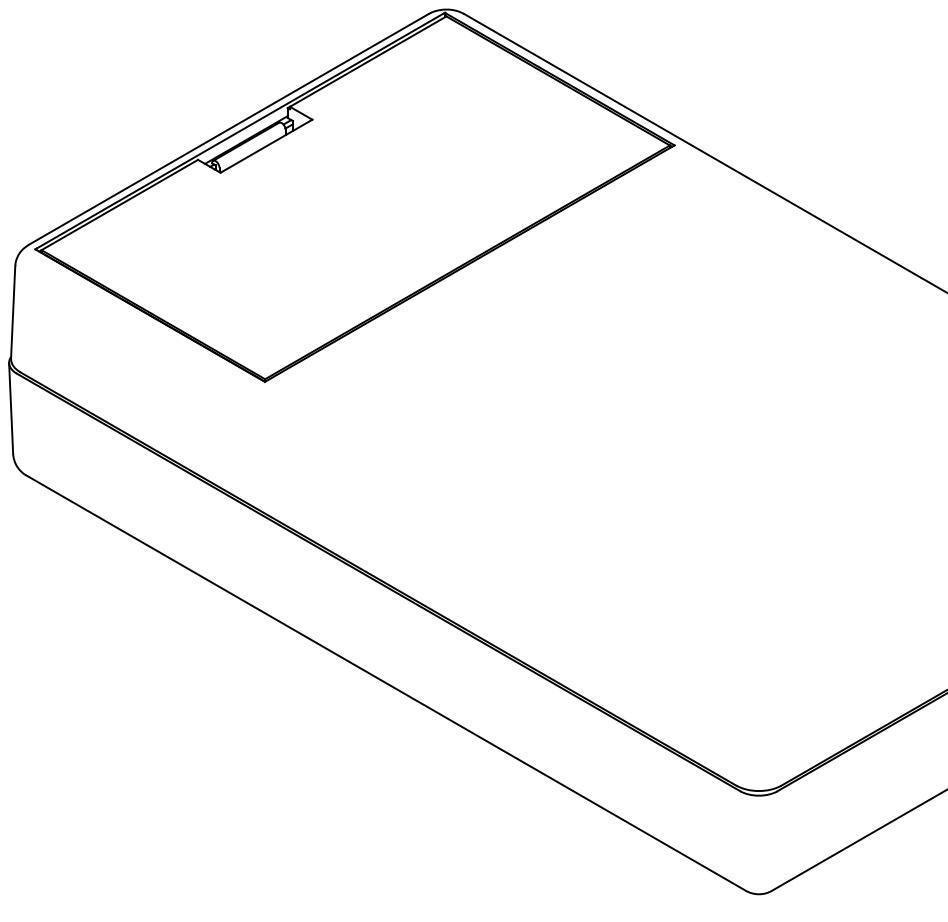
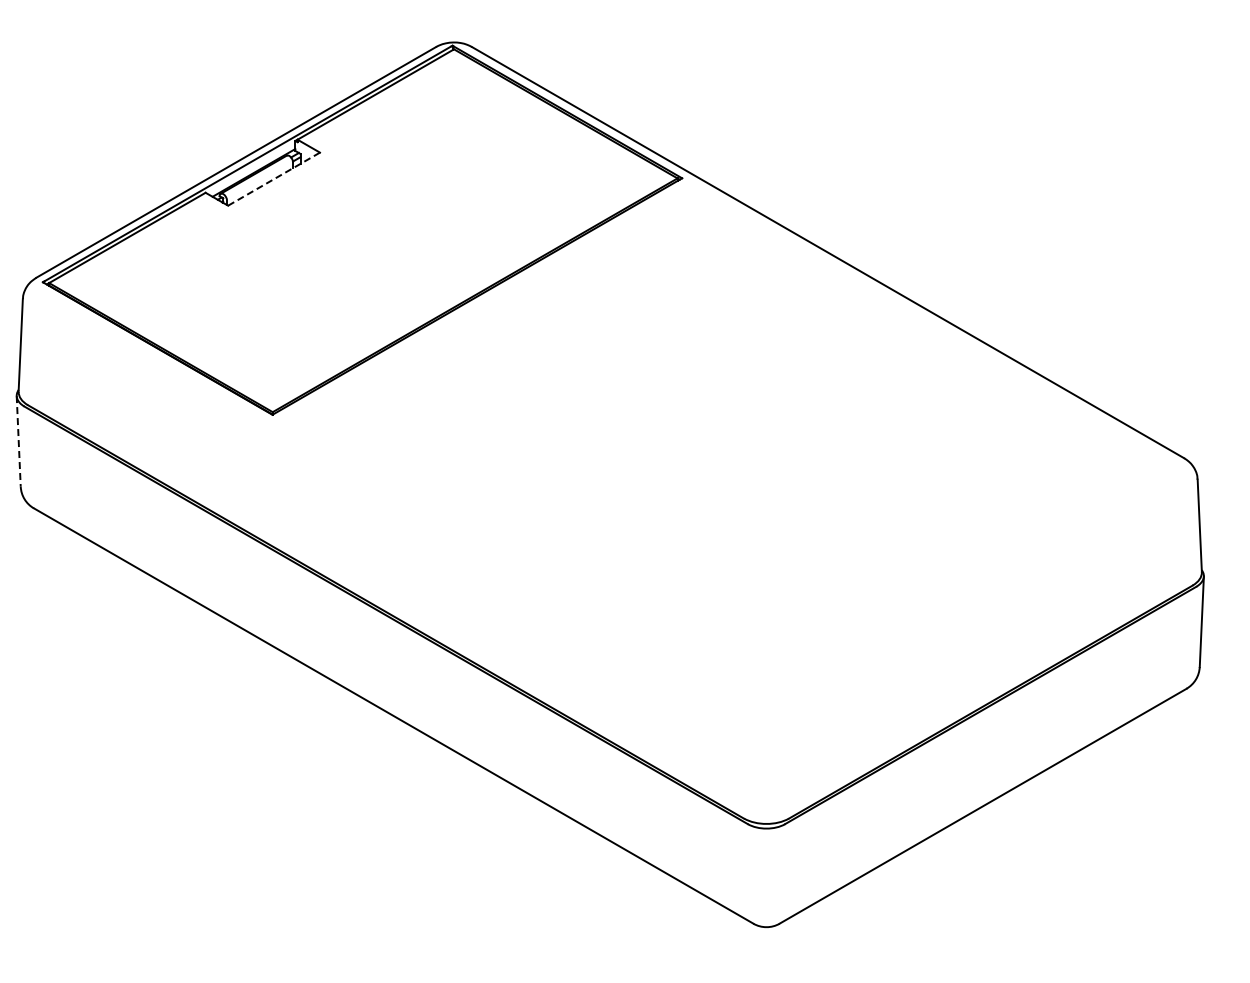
line: (266, 145) -> (274, 178), solid -> dashed
line: (10, 408) -> (18, 441), solid -> dashed

